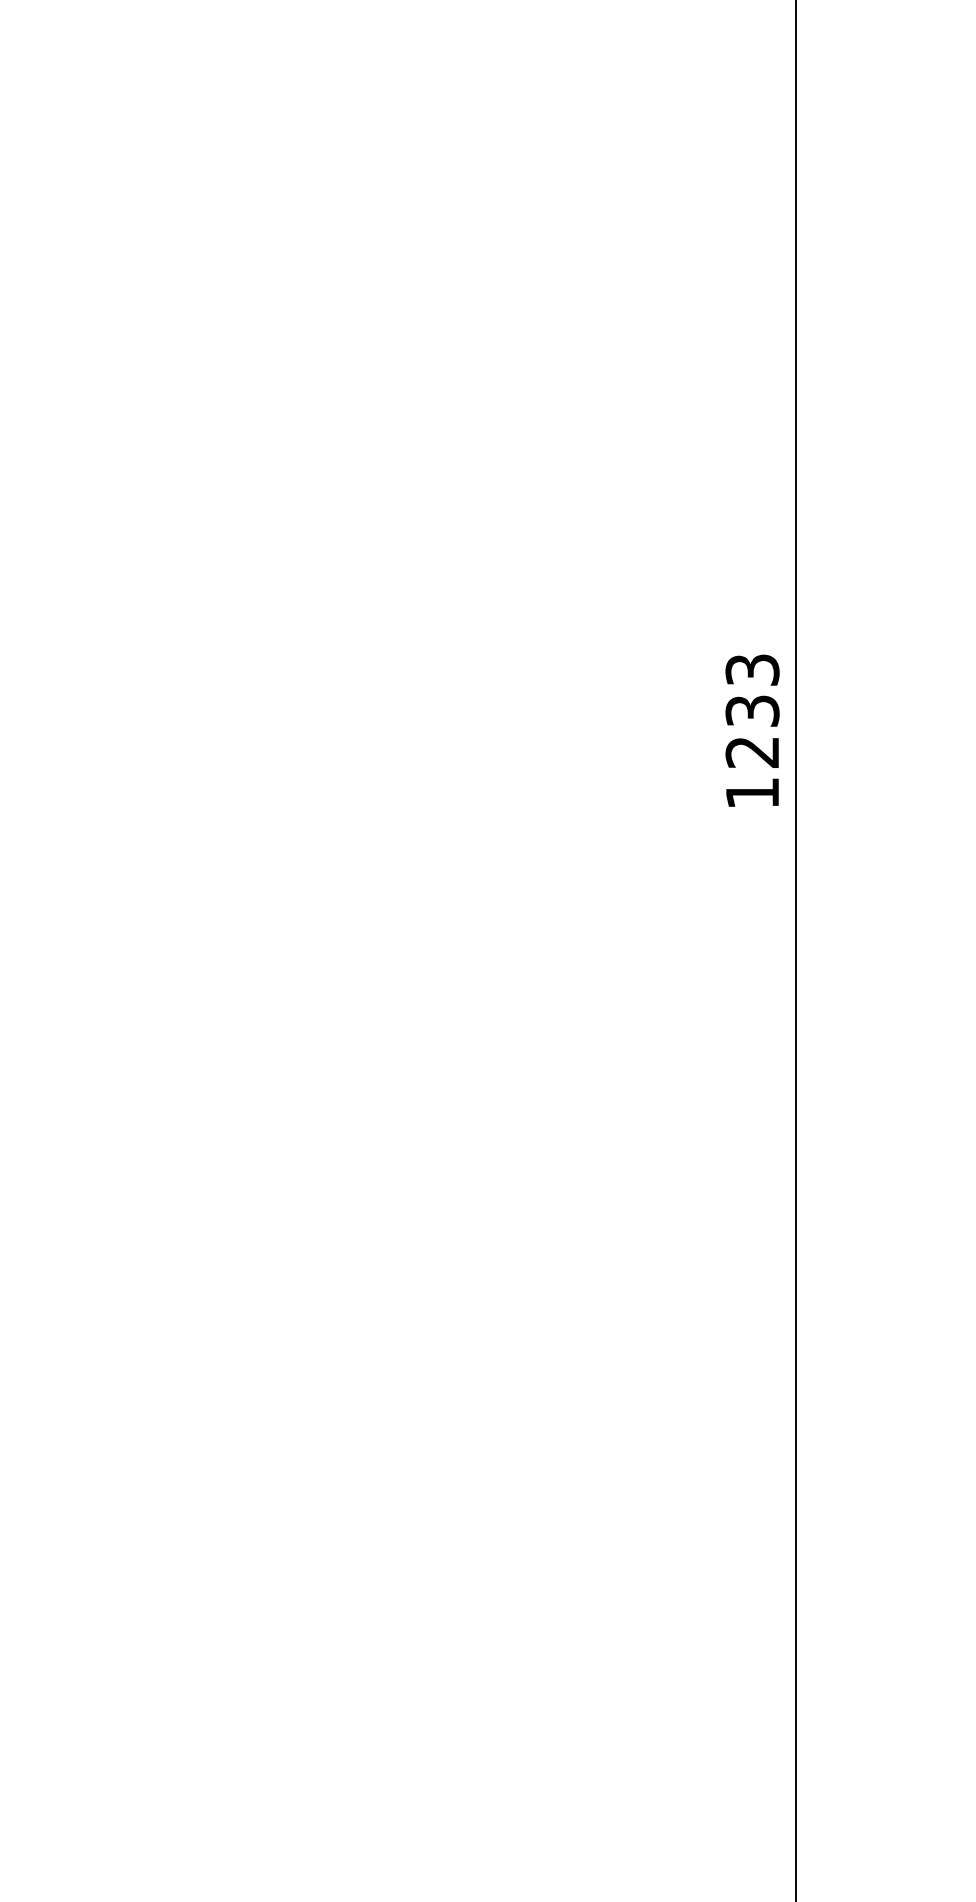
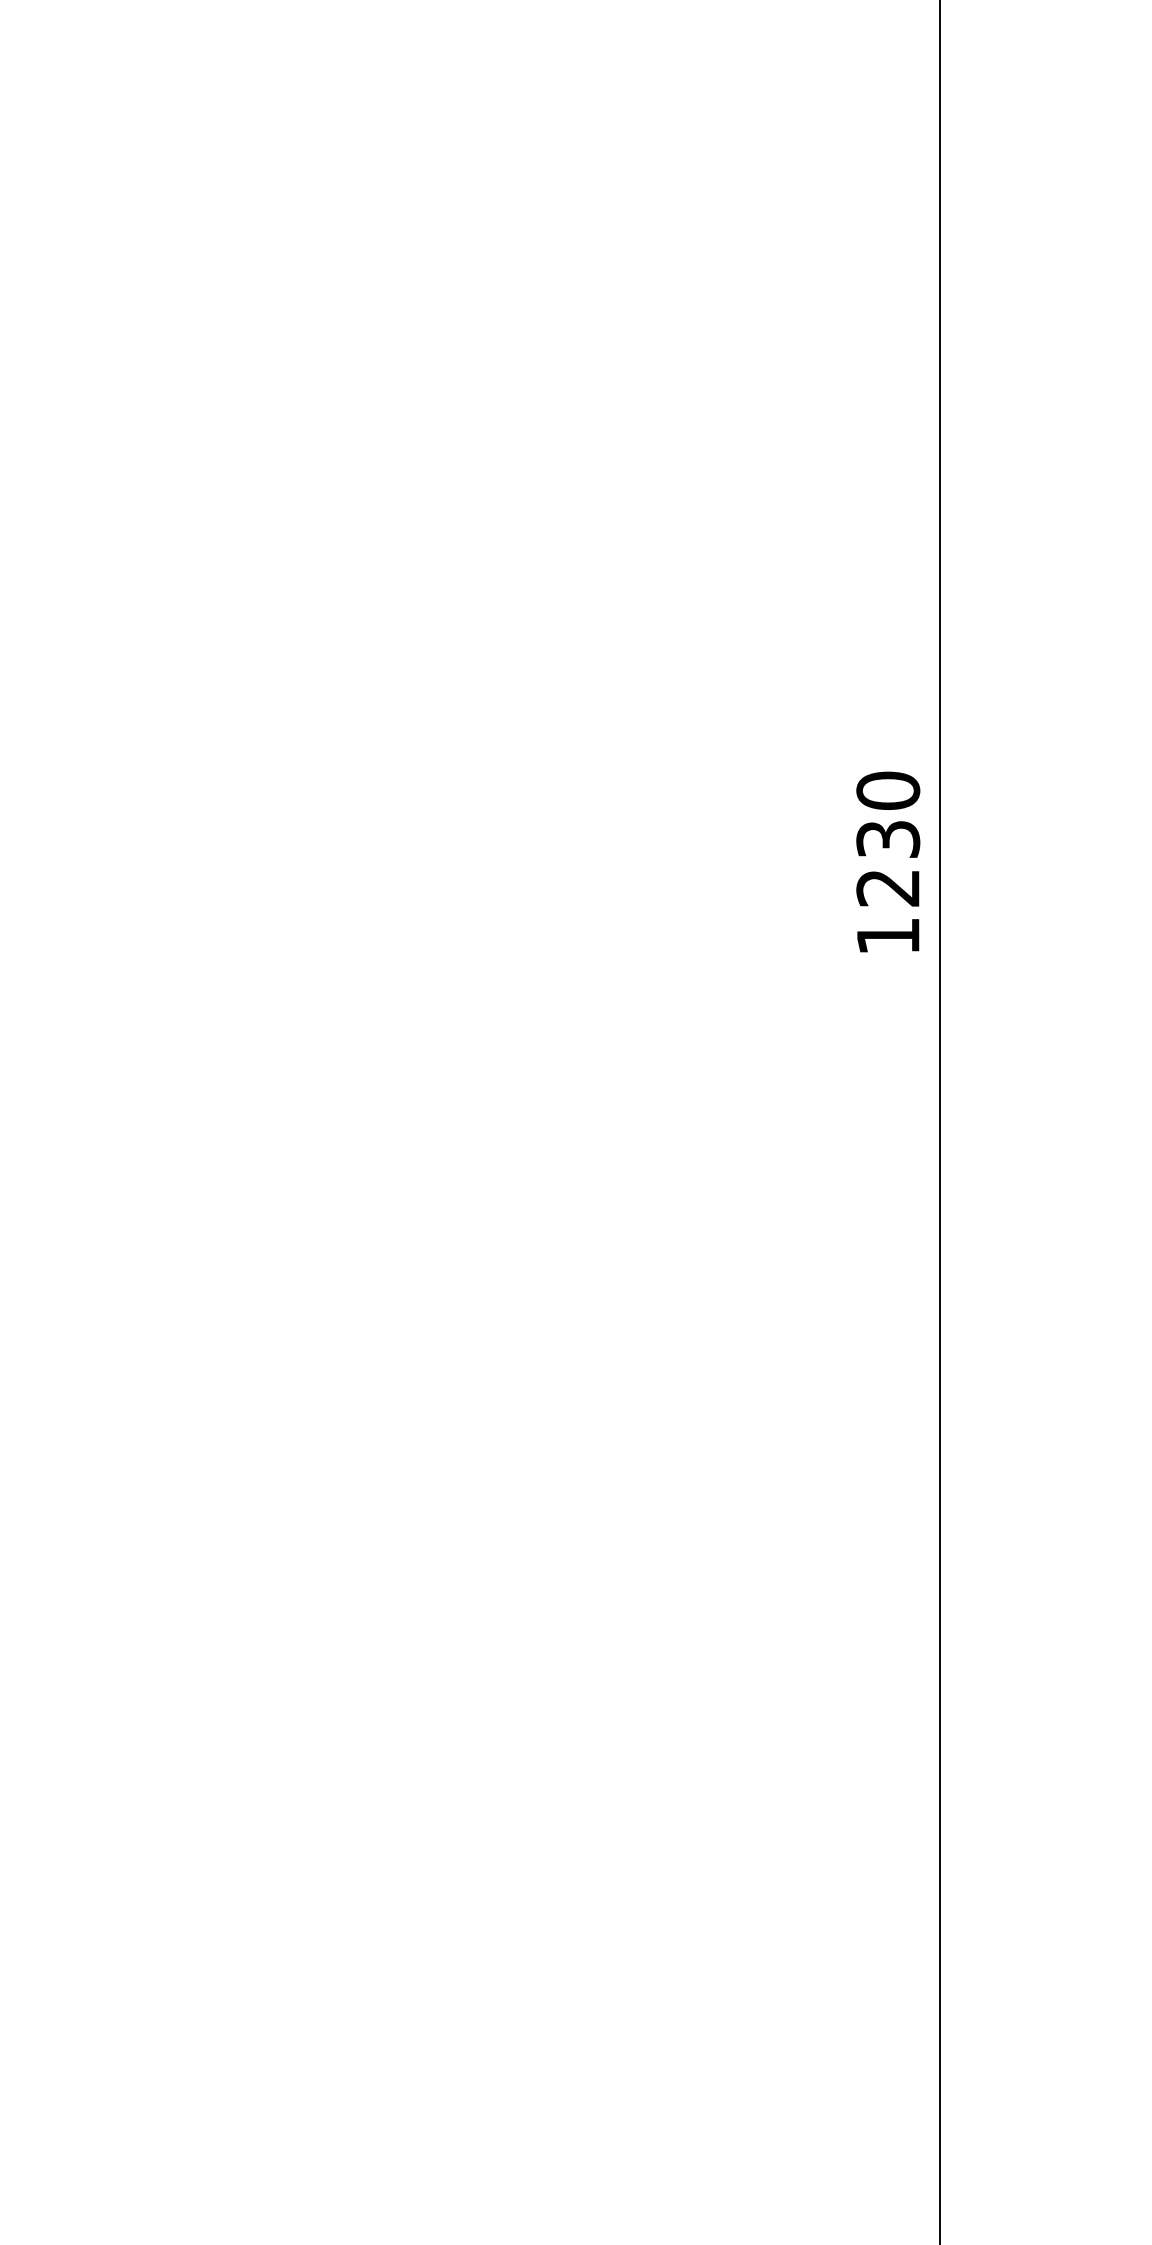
text: (752, 669) -> (888, 790), 1233 -> 1230

